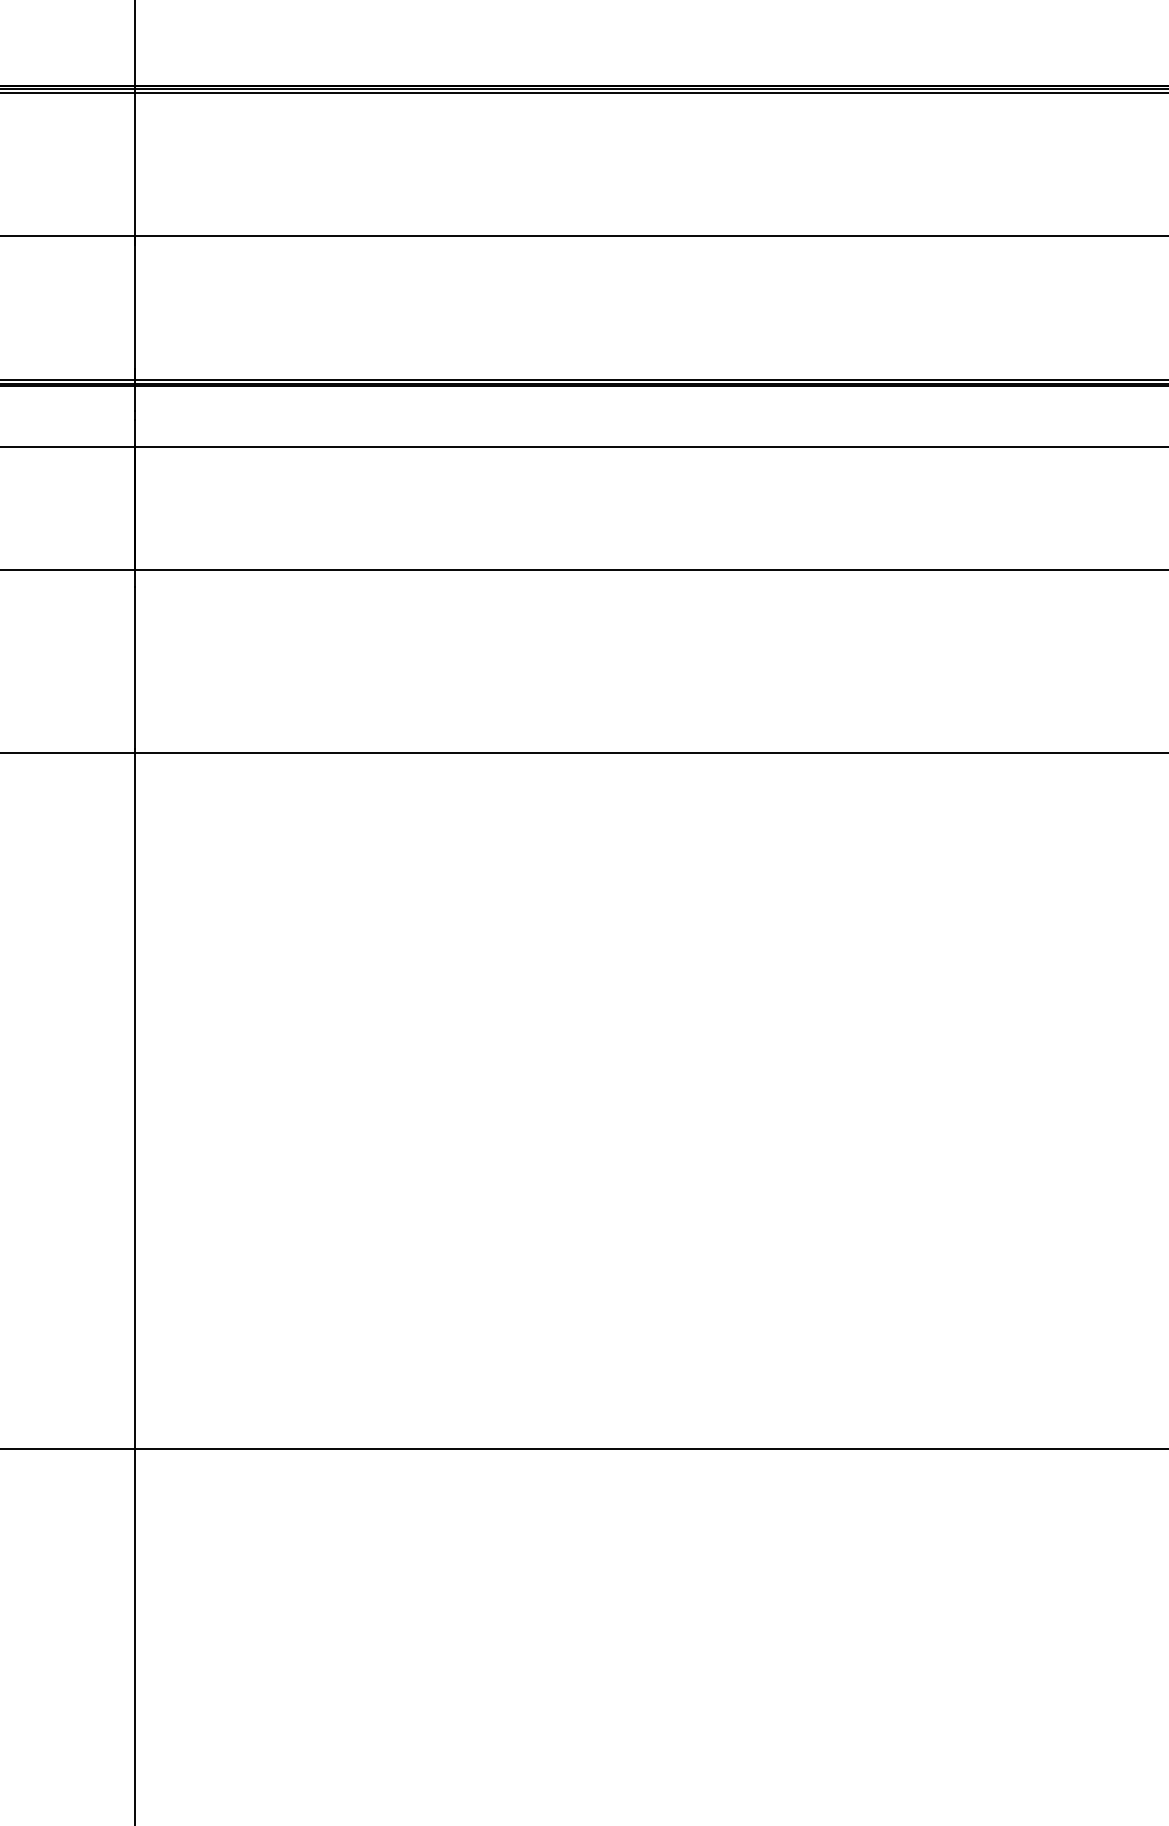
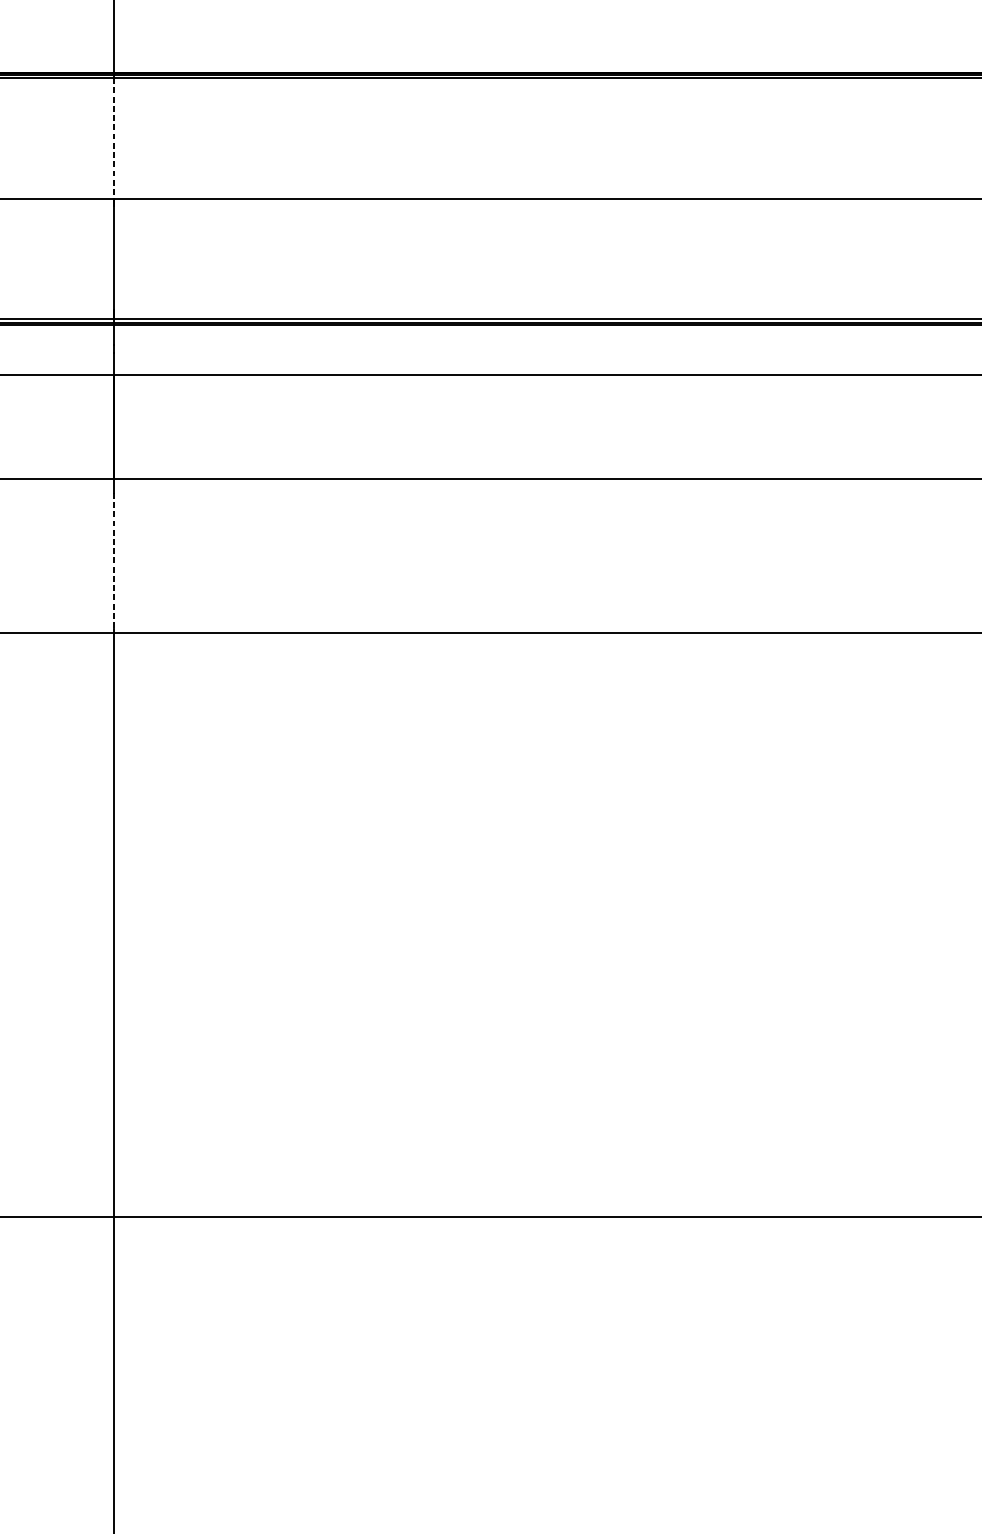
line: (135, 164) -> (113, 138), solid -> dashed
line: (135, 668) -> (113, 561), solid -> dashed

